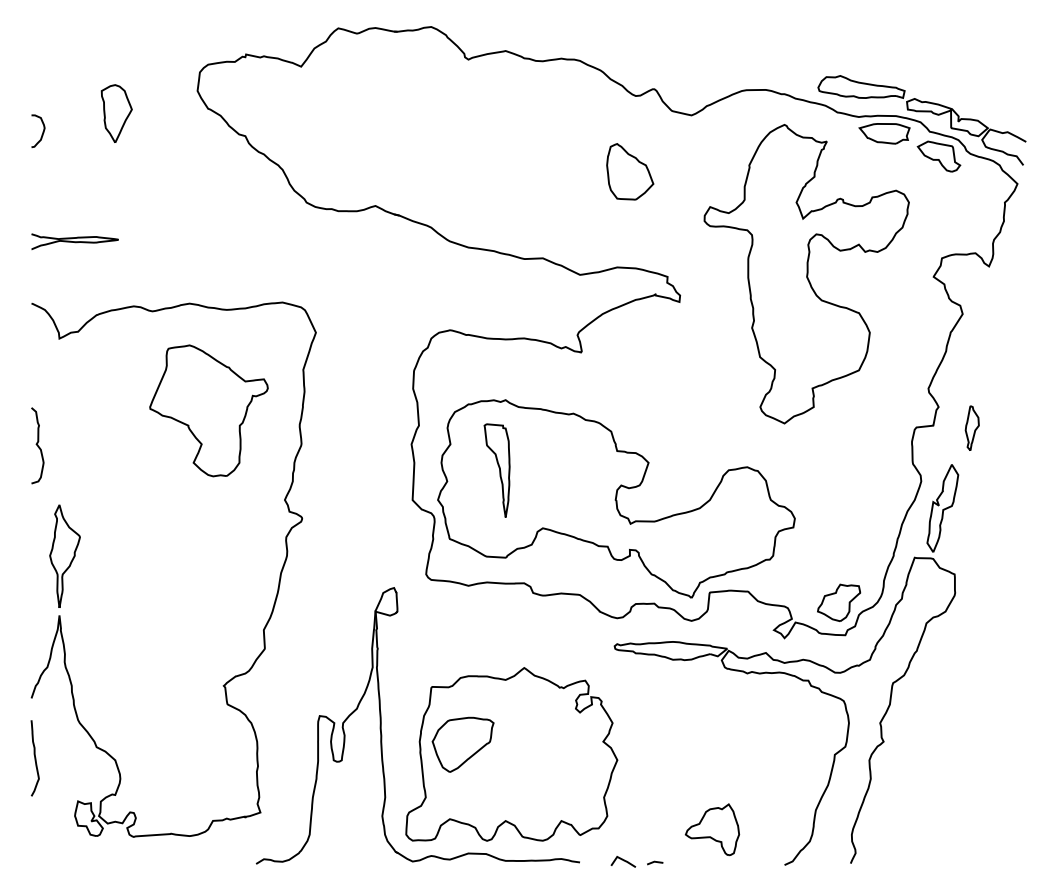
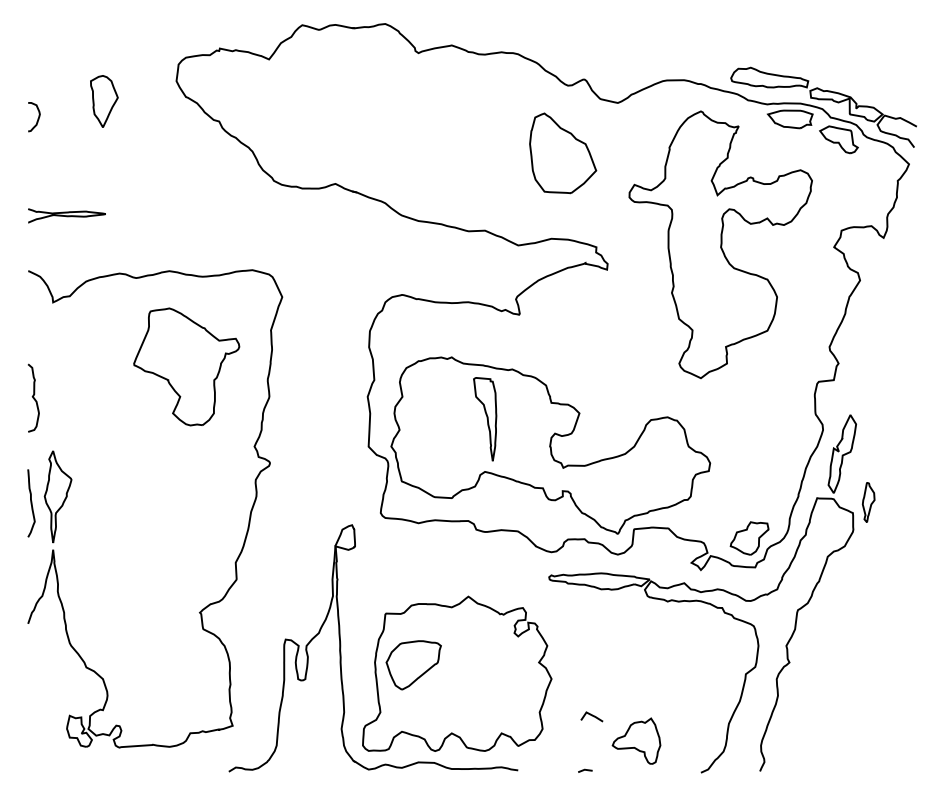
part: (629, 171) -> (562, 153), size x1.6
part: (972, 428) -> (868, 502), moved
part: (497, 470) -> (485, 419), moved
curve: (35, 758) -> (31, 503), moved
line: (622, 861) -> (591, 716), moved

